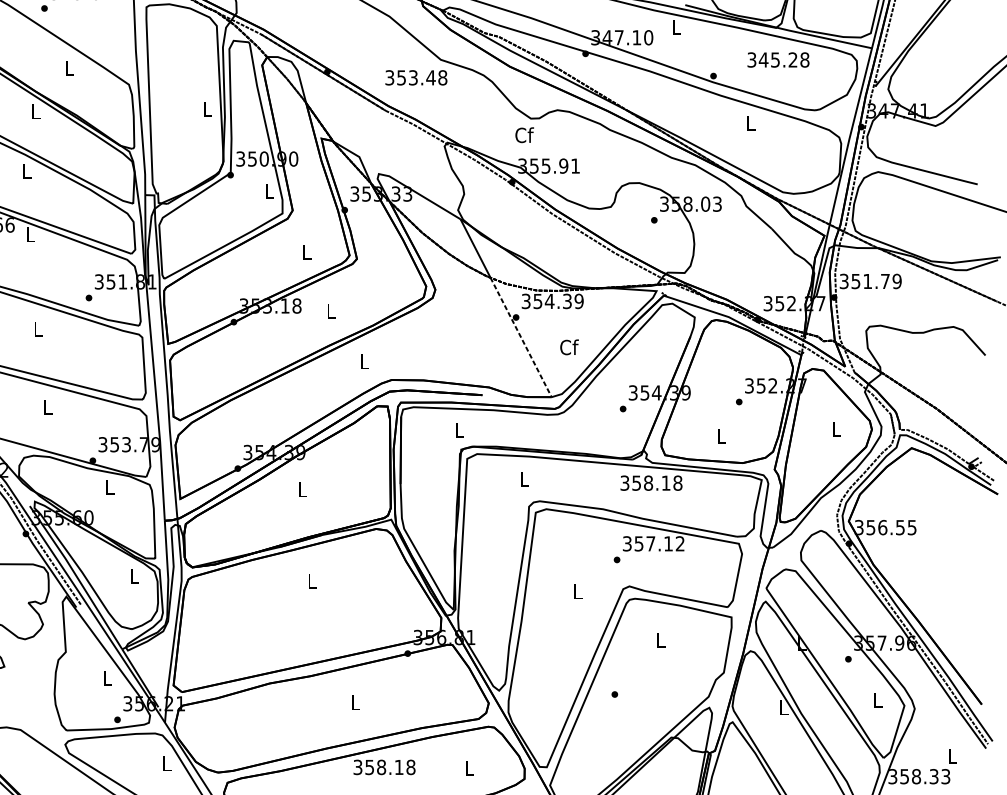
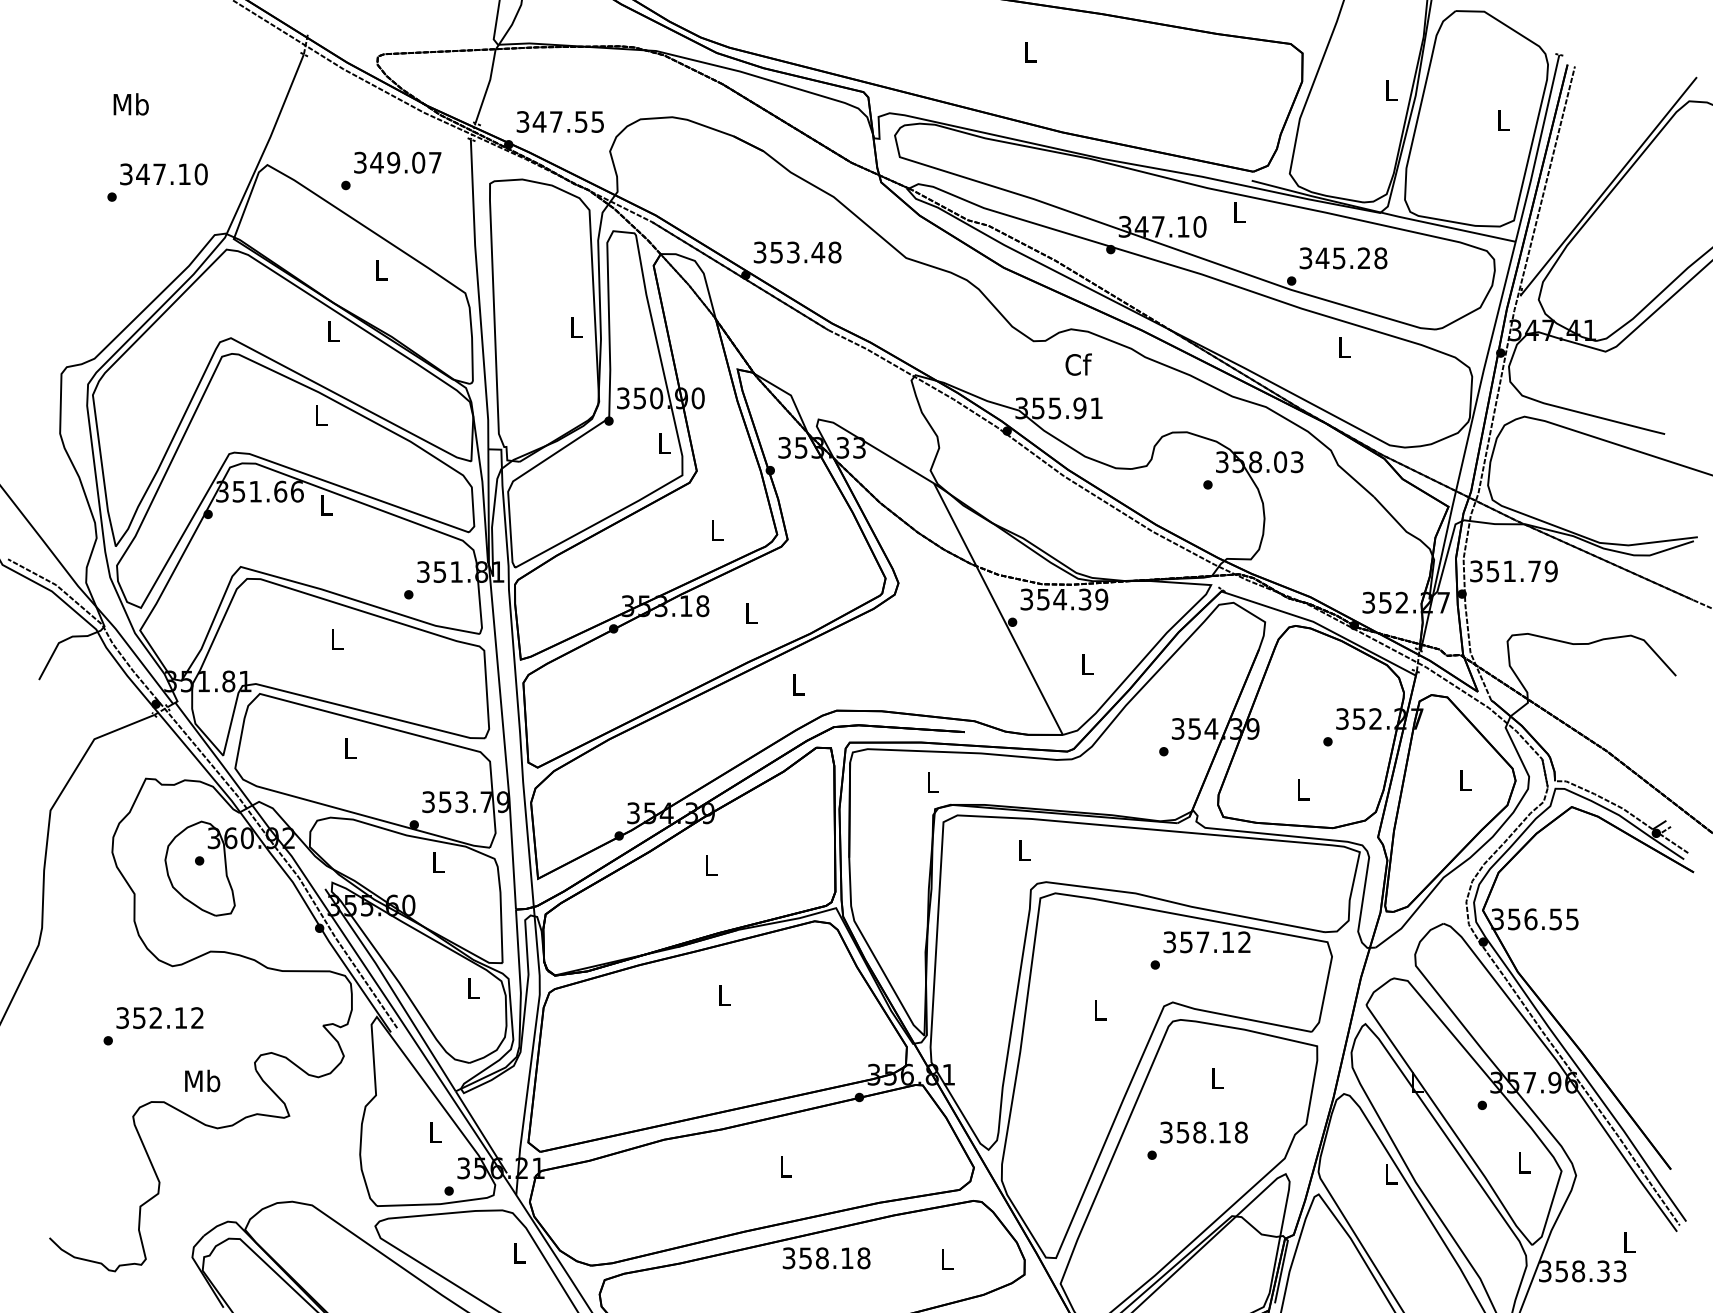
text: (778, 60) -> (1343, 258), moved
text: (416, 77) -> (797, 252), moved
text: (524, 135) -> (1078, 364), moved
line: (521, 337) -> (1019, 650), dashed -> solid
text: (569, 347) -> (1088, 664), Cf -> L
text: (651, 483) -> (1203, 1132), moved

